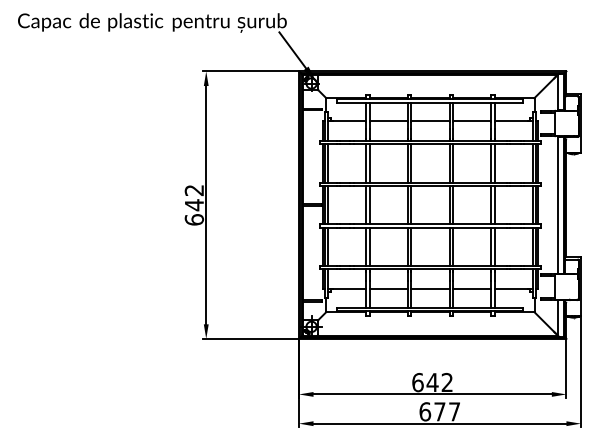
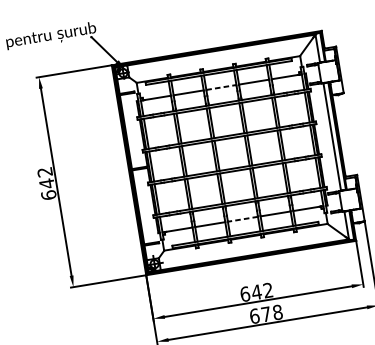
line: (430, 121) -> (221, 87), solid -> dashed
line: (429, 289) -> (242, 219), solid -> dashed
text: (454, 411) -> (277, 312), 677 -> 678

